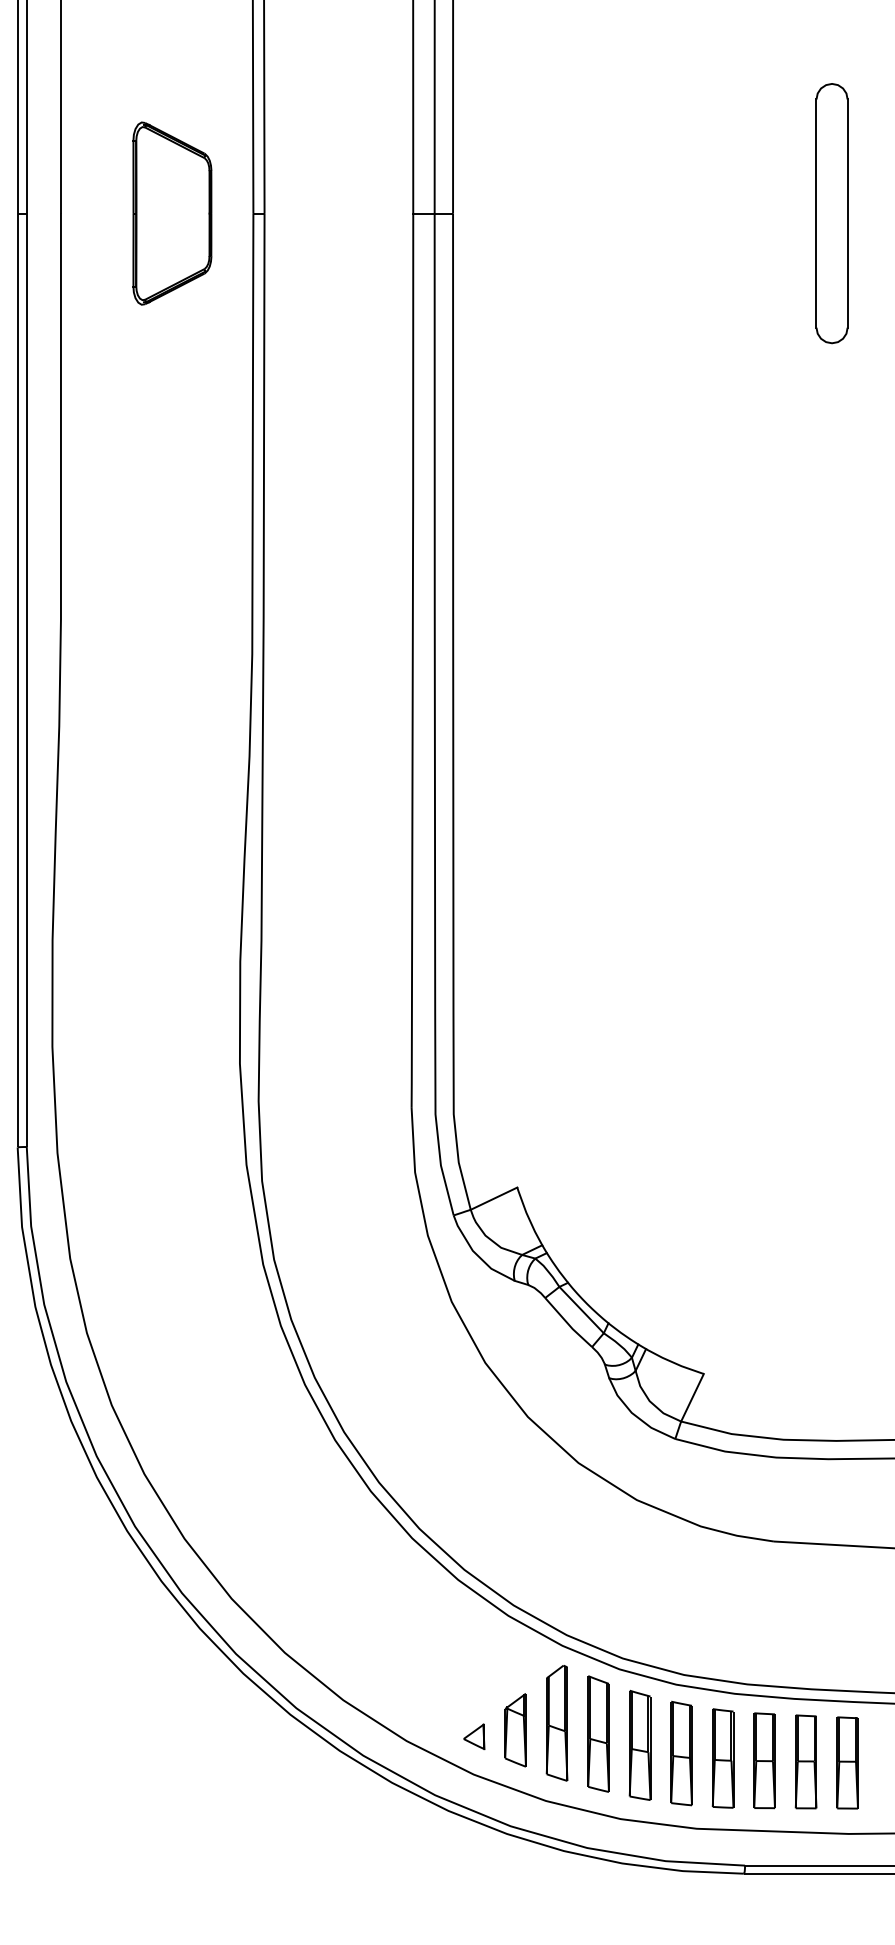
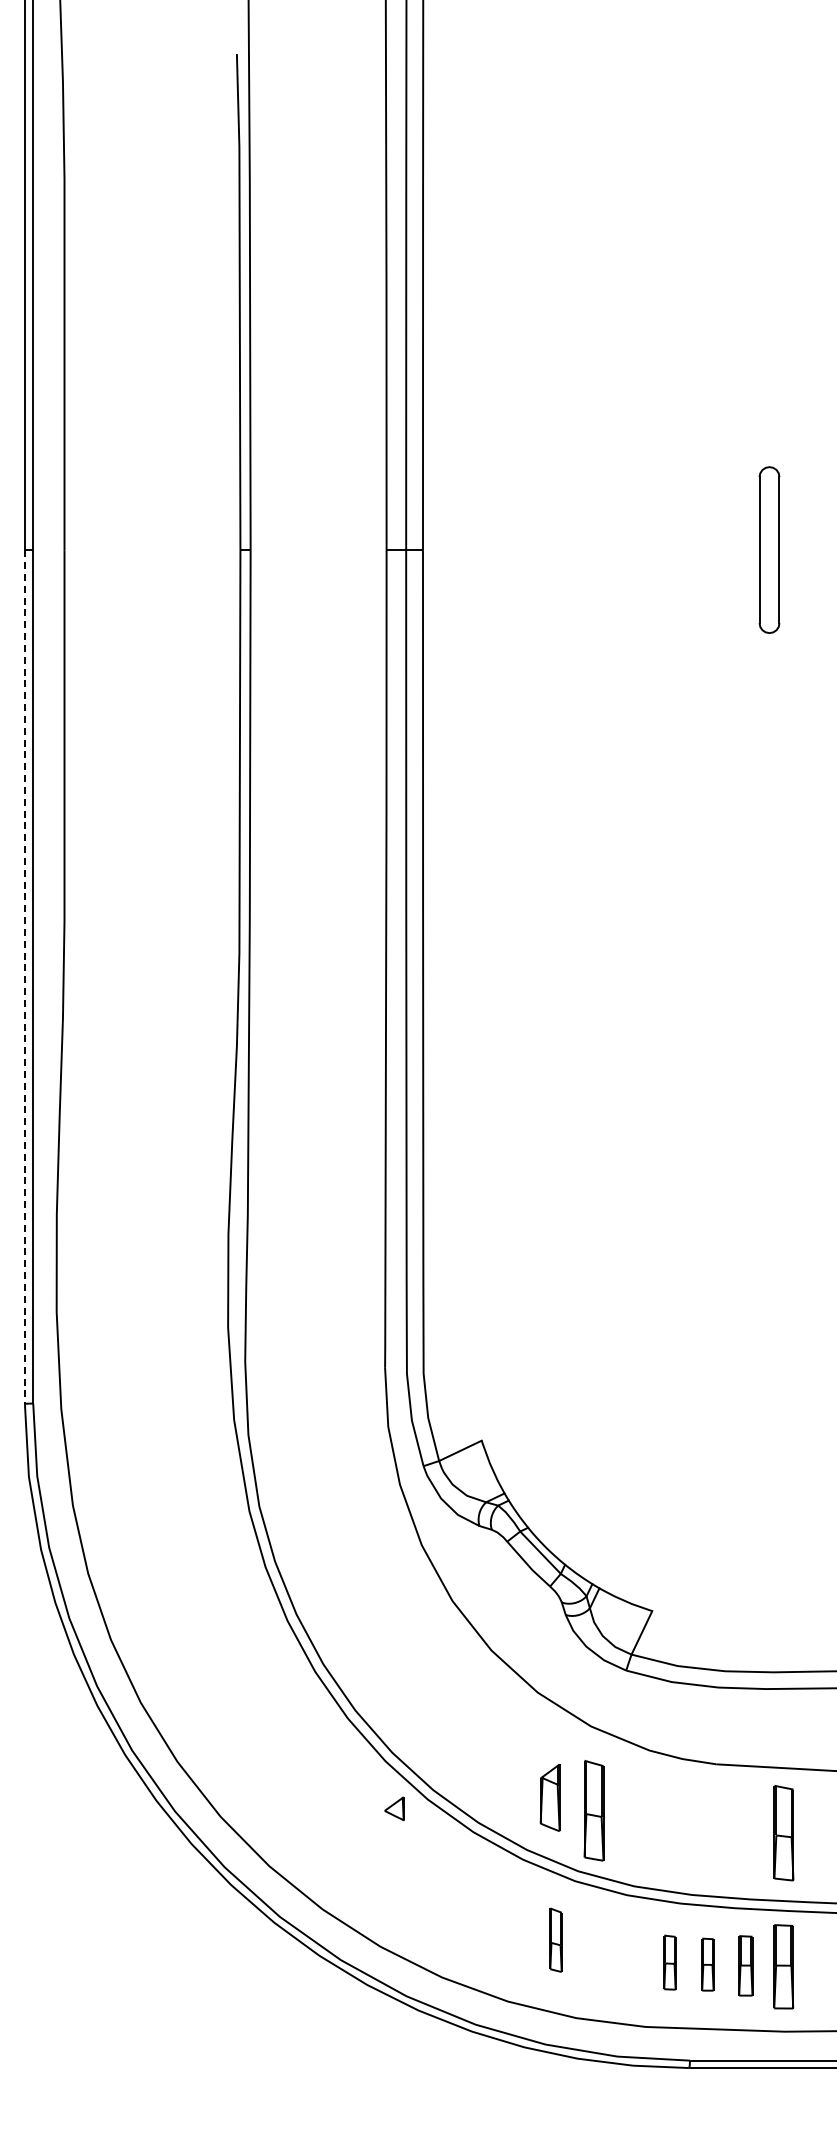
part: (832, 212) -> (769, 549), size x0.7
part: (171, 213) -> (165, 550), removed
line: (17, 680) -> (24, 977), solid -> dashed
part: (556, 1723) -> (517, 1930), removed
part: (514, 1729) -> (549, 1797), moved
part: (597, 1733) -> (555, 1939), size x0.6
part: (474, 1736) -> (394, 1808), moved
part: (639, 1745) -> (593, 1810), moved
part: (681, 1753) -> (783, 1833), moved
part: (722, 1758) -> (669, 1962), size x0.6
part: (764, 1760) -> (707, 1964), size x0.6
part: (805, 1761) -> (745, 1965), size x0.7

